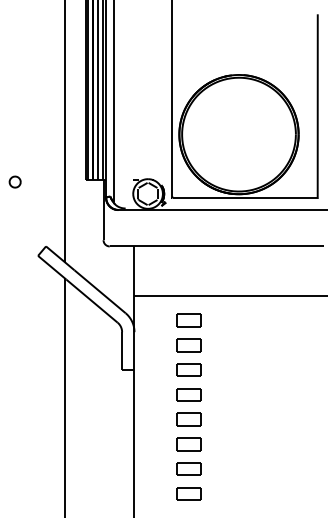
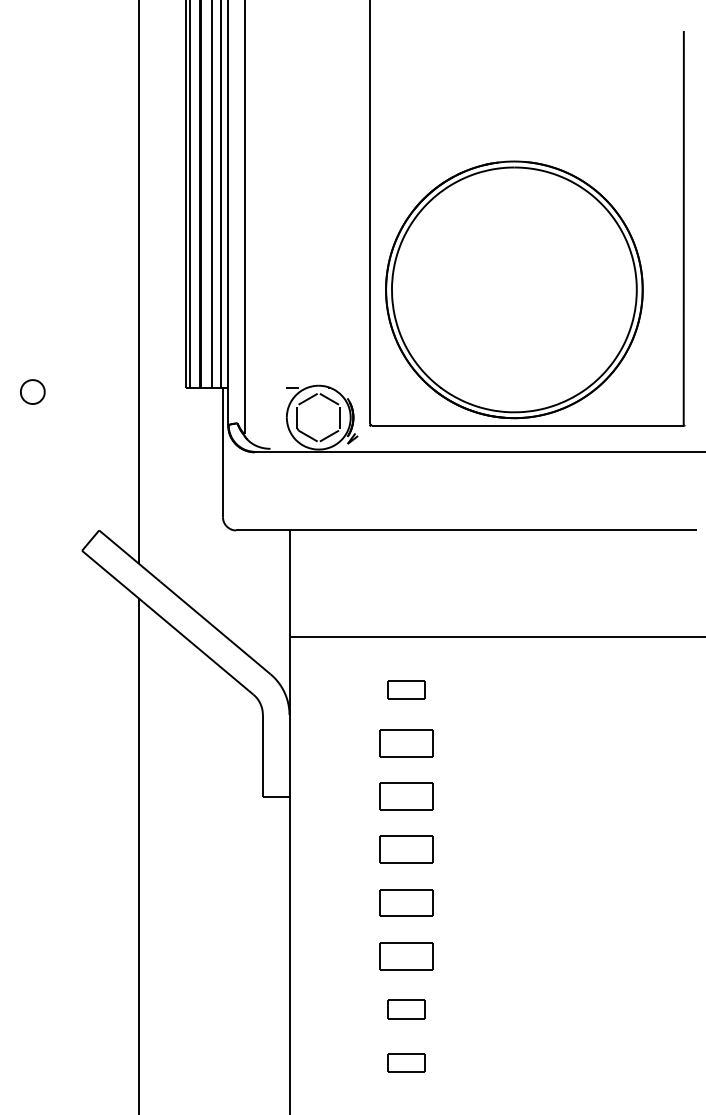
part: (188, 320) -> (405, 689), size x0.7
part: (188, 468) -> (405, 1008), size x0.7
part: (188, 493) -> (405, 1062), size x0.7

